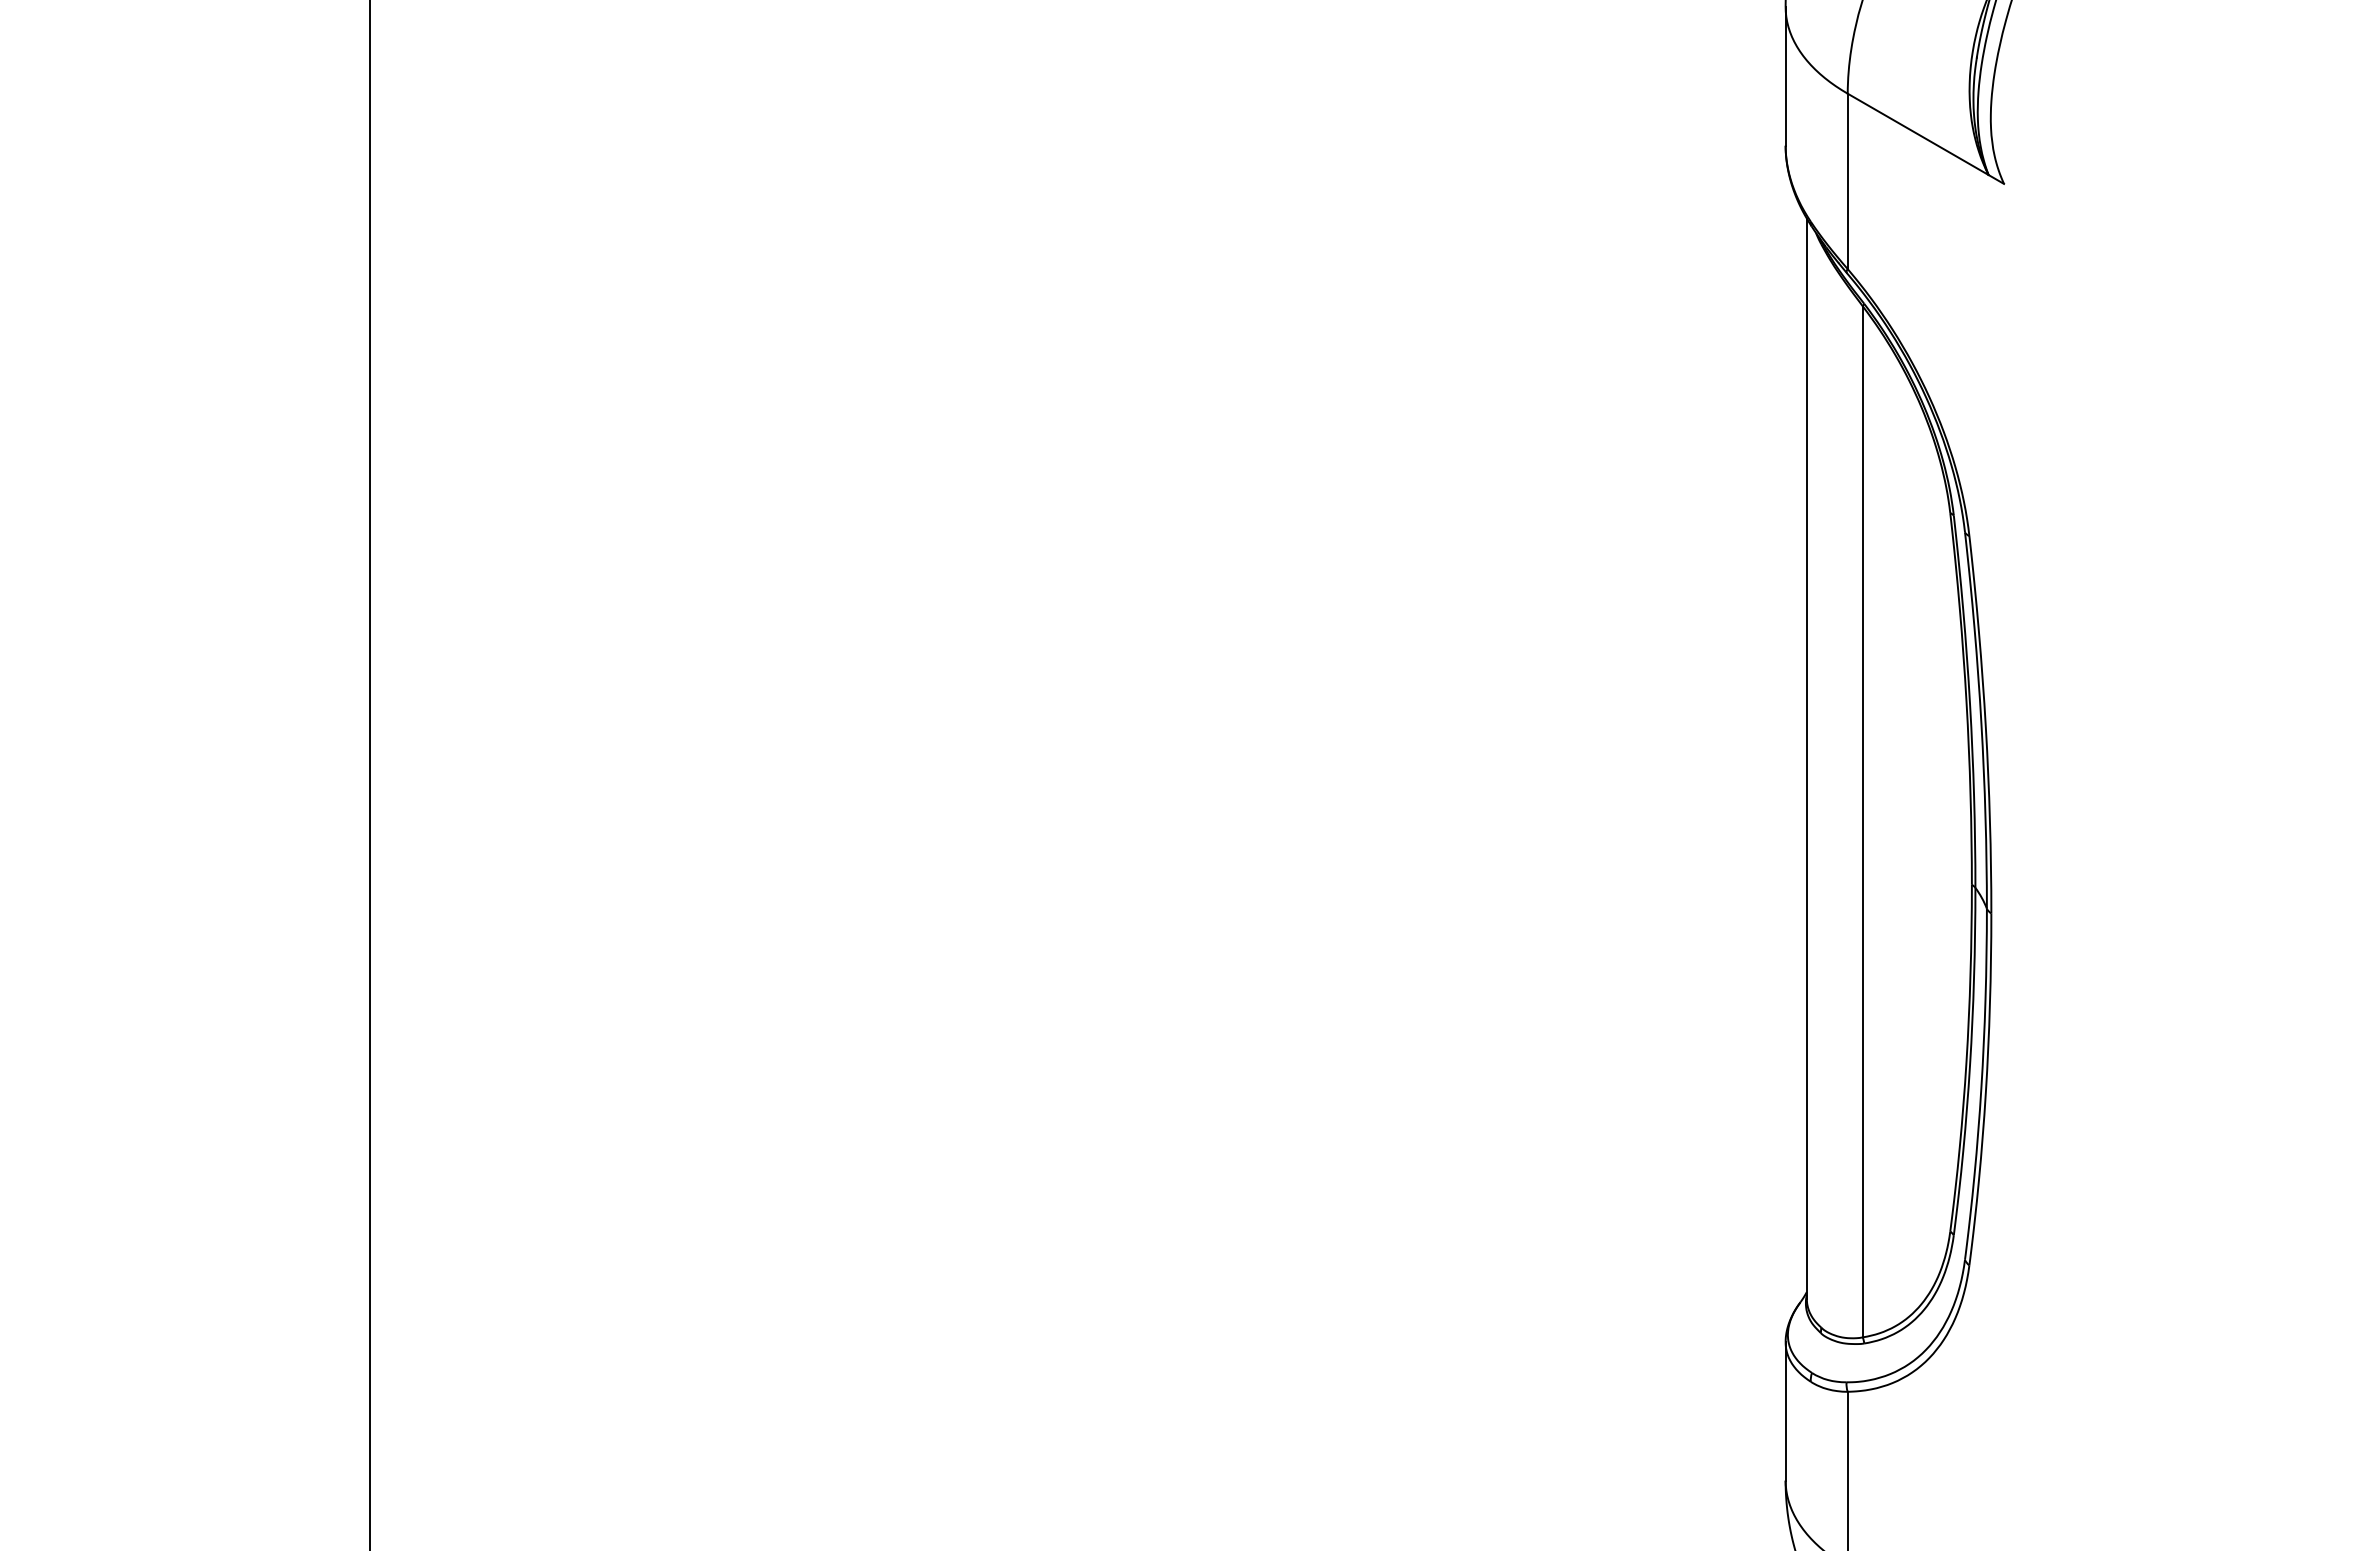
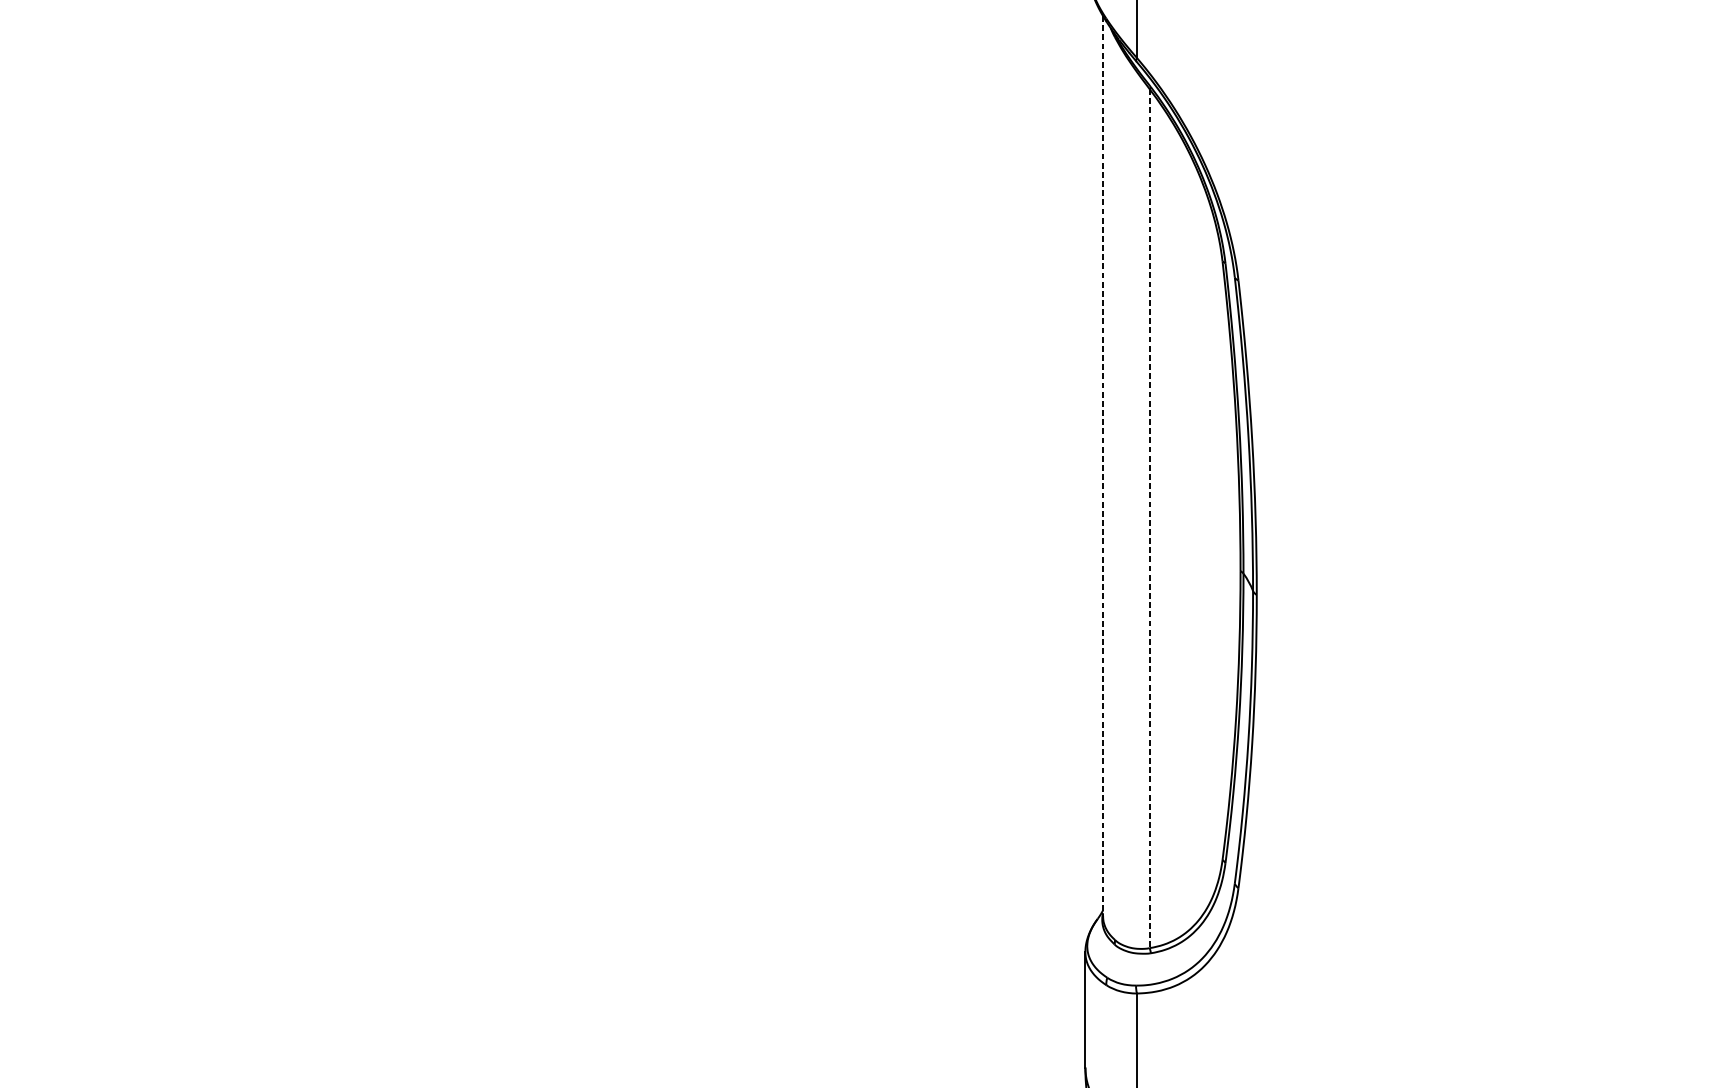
line: (1806, 759) -> (1102, 466), solid -> dashed
line: (1862, 821) -> (1149, 518), solid -> dashed

